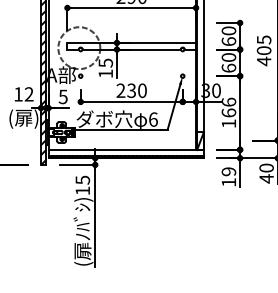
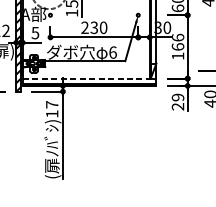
line: (126, 150) -> (89, 79), solid -> dashed
text: (82, 179) -> (51, 104), )15 -> )17
text: (228, 182) -> (177, 106), 19 -> 29

